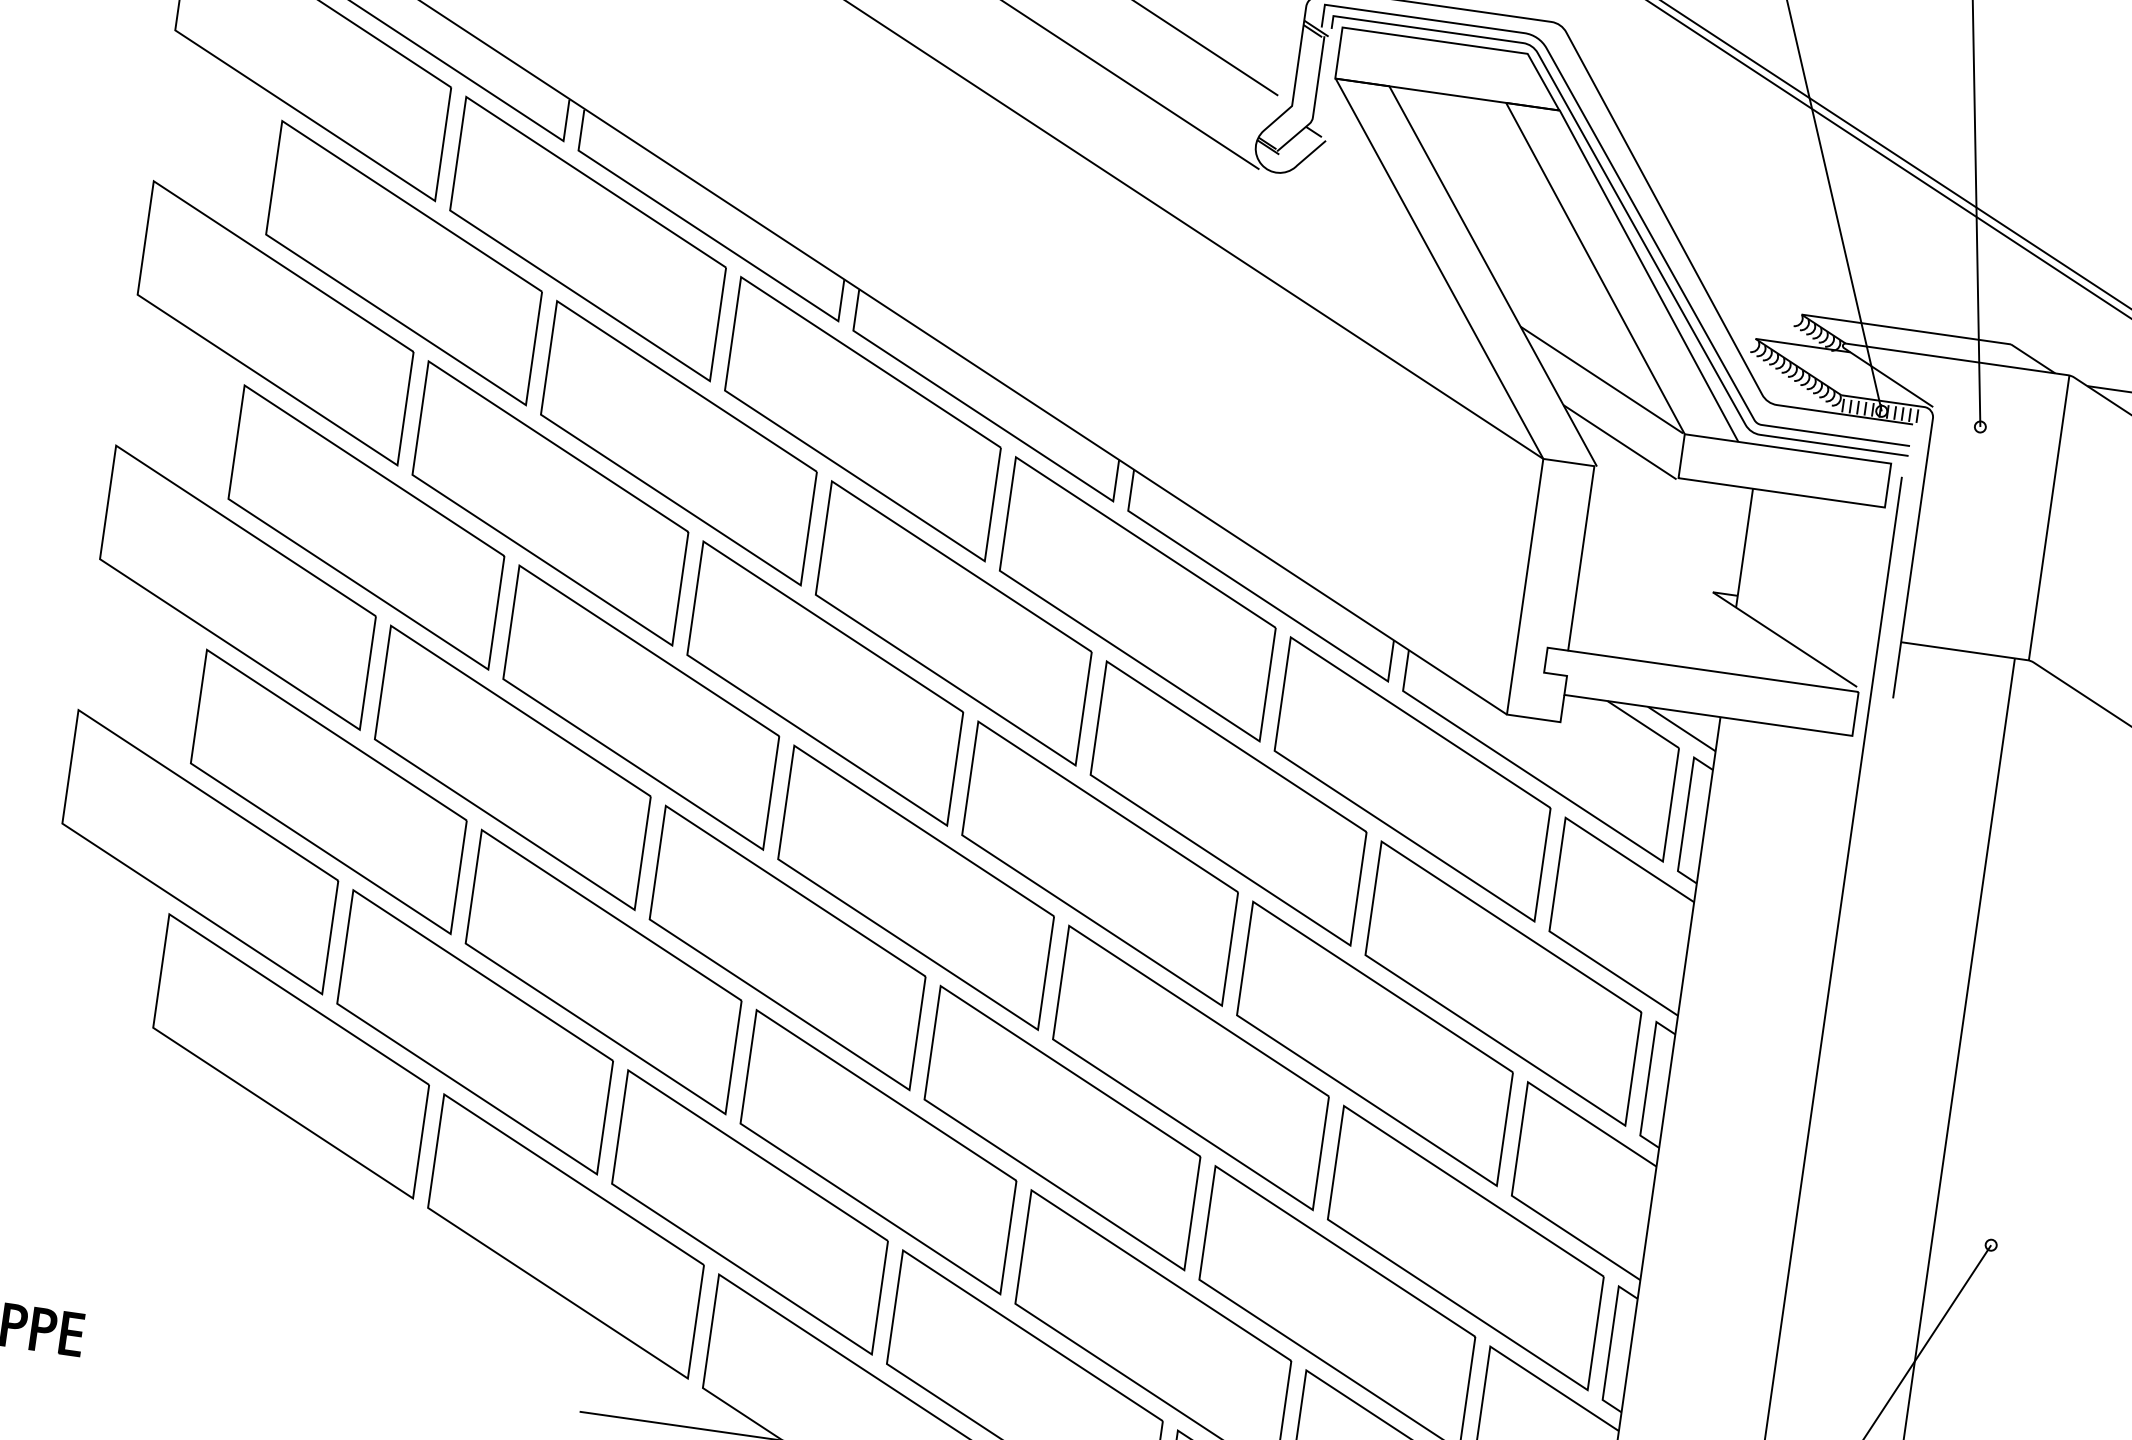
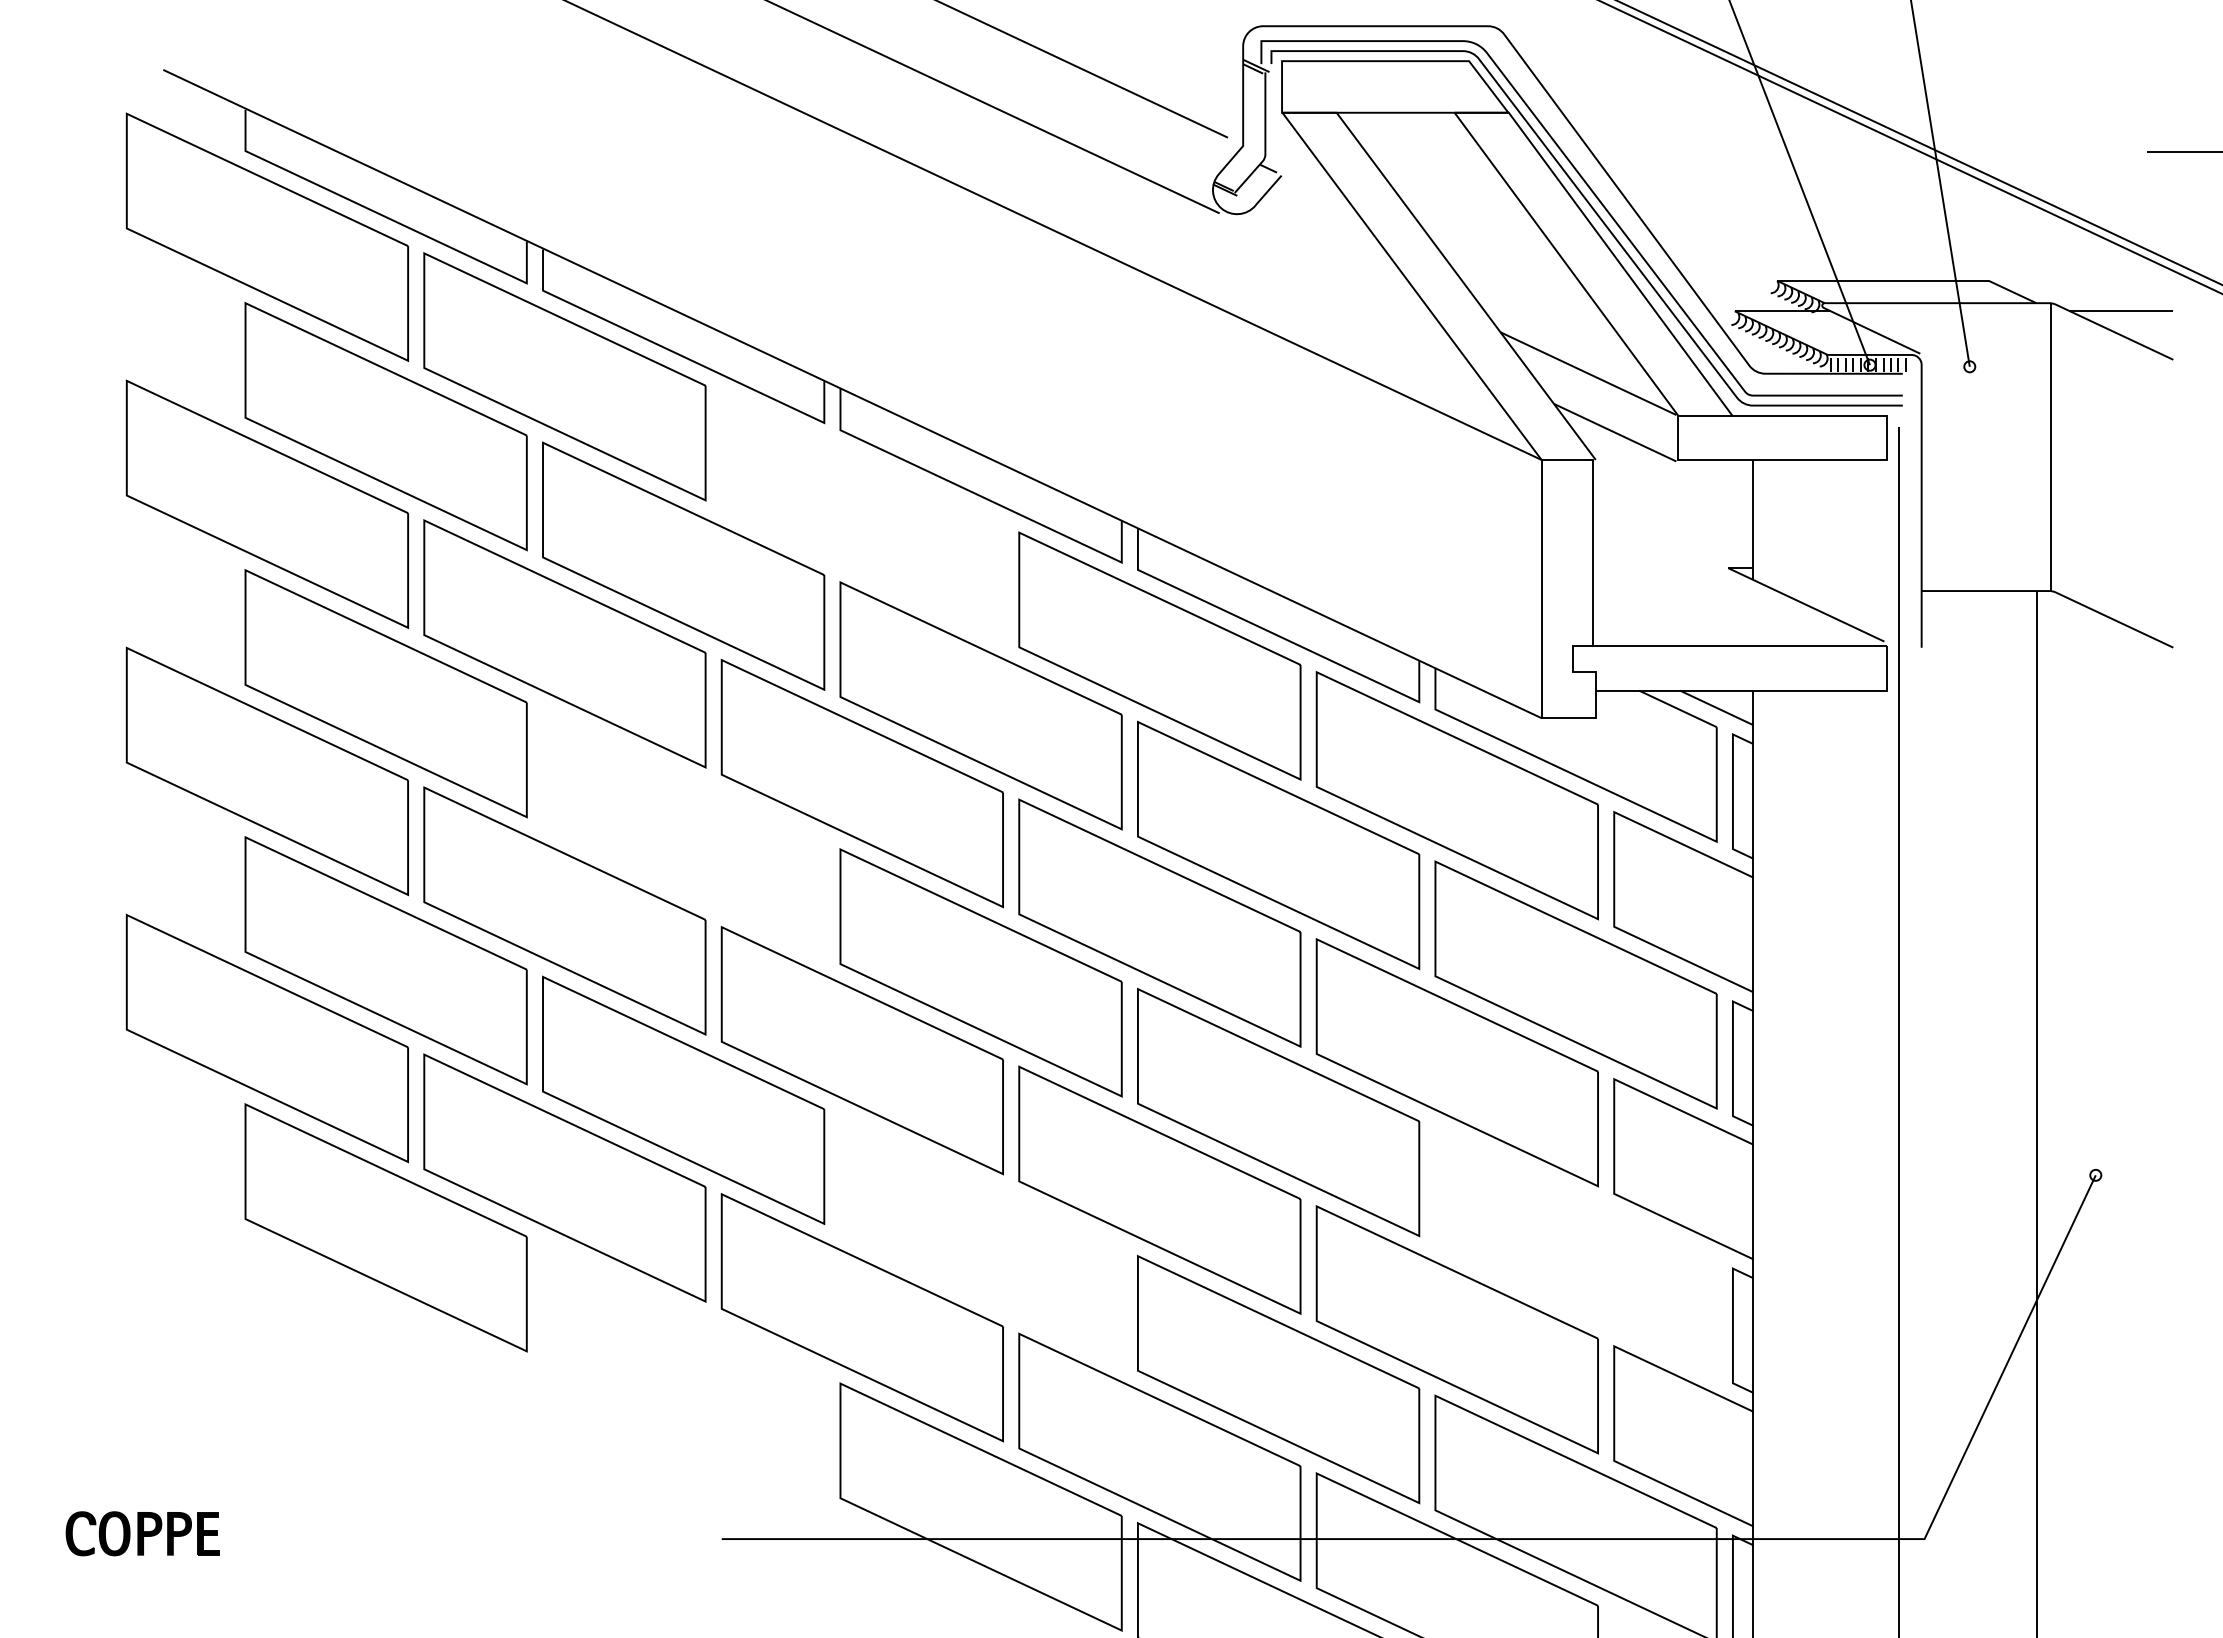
part: (862, 419) -> (861, 516), removed
part: (641, 706) -> (683, 832), removed
part: (877, 1151) -> (980, 1239), removed
part: (565, 1236) -> (683, 1367), removed
part: (1465, 1247) -> (1575, 1251), removed

